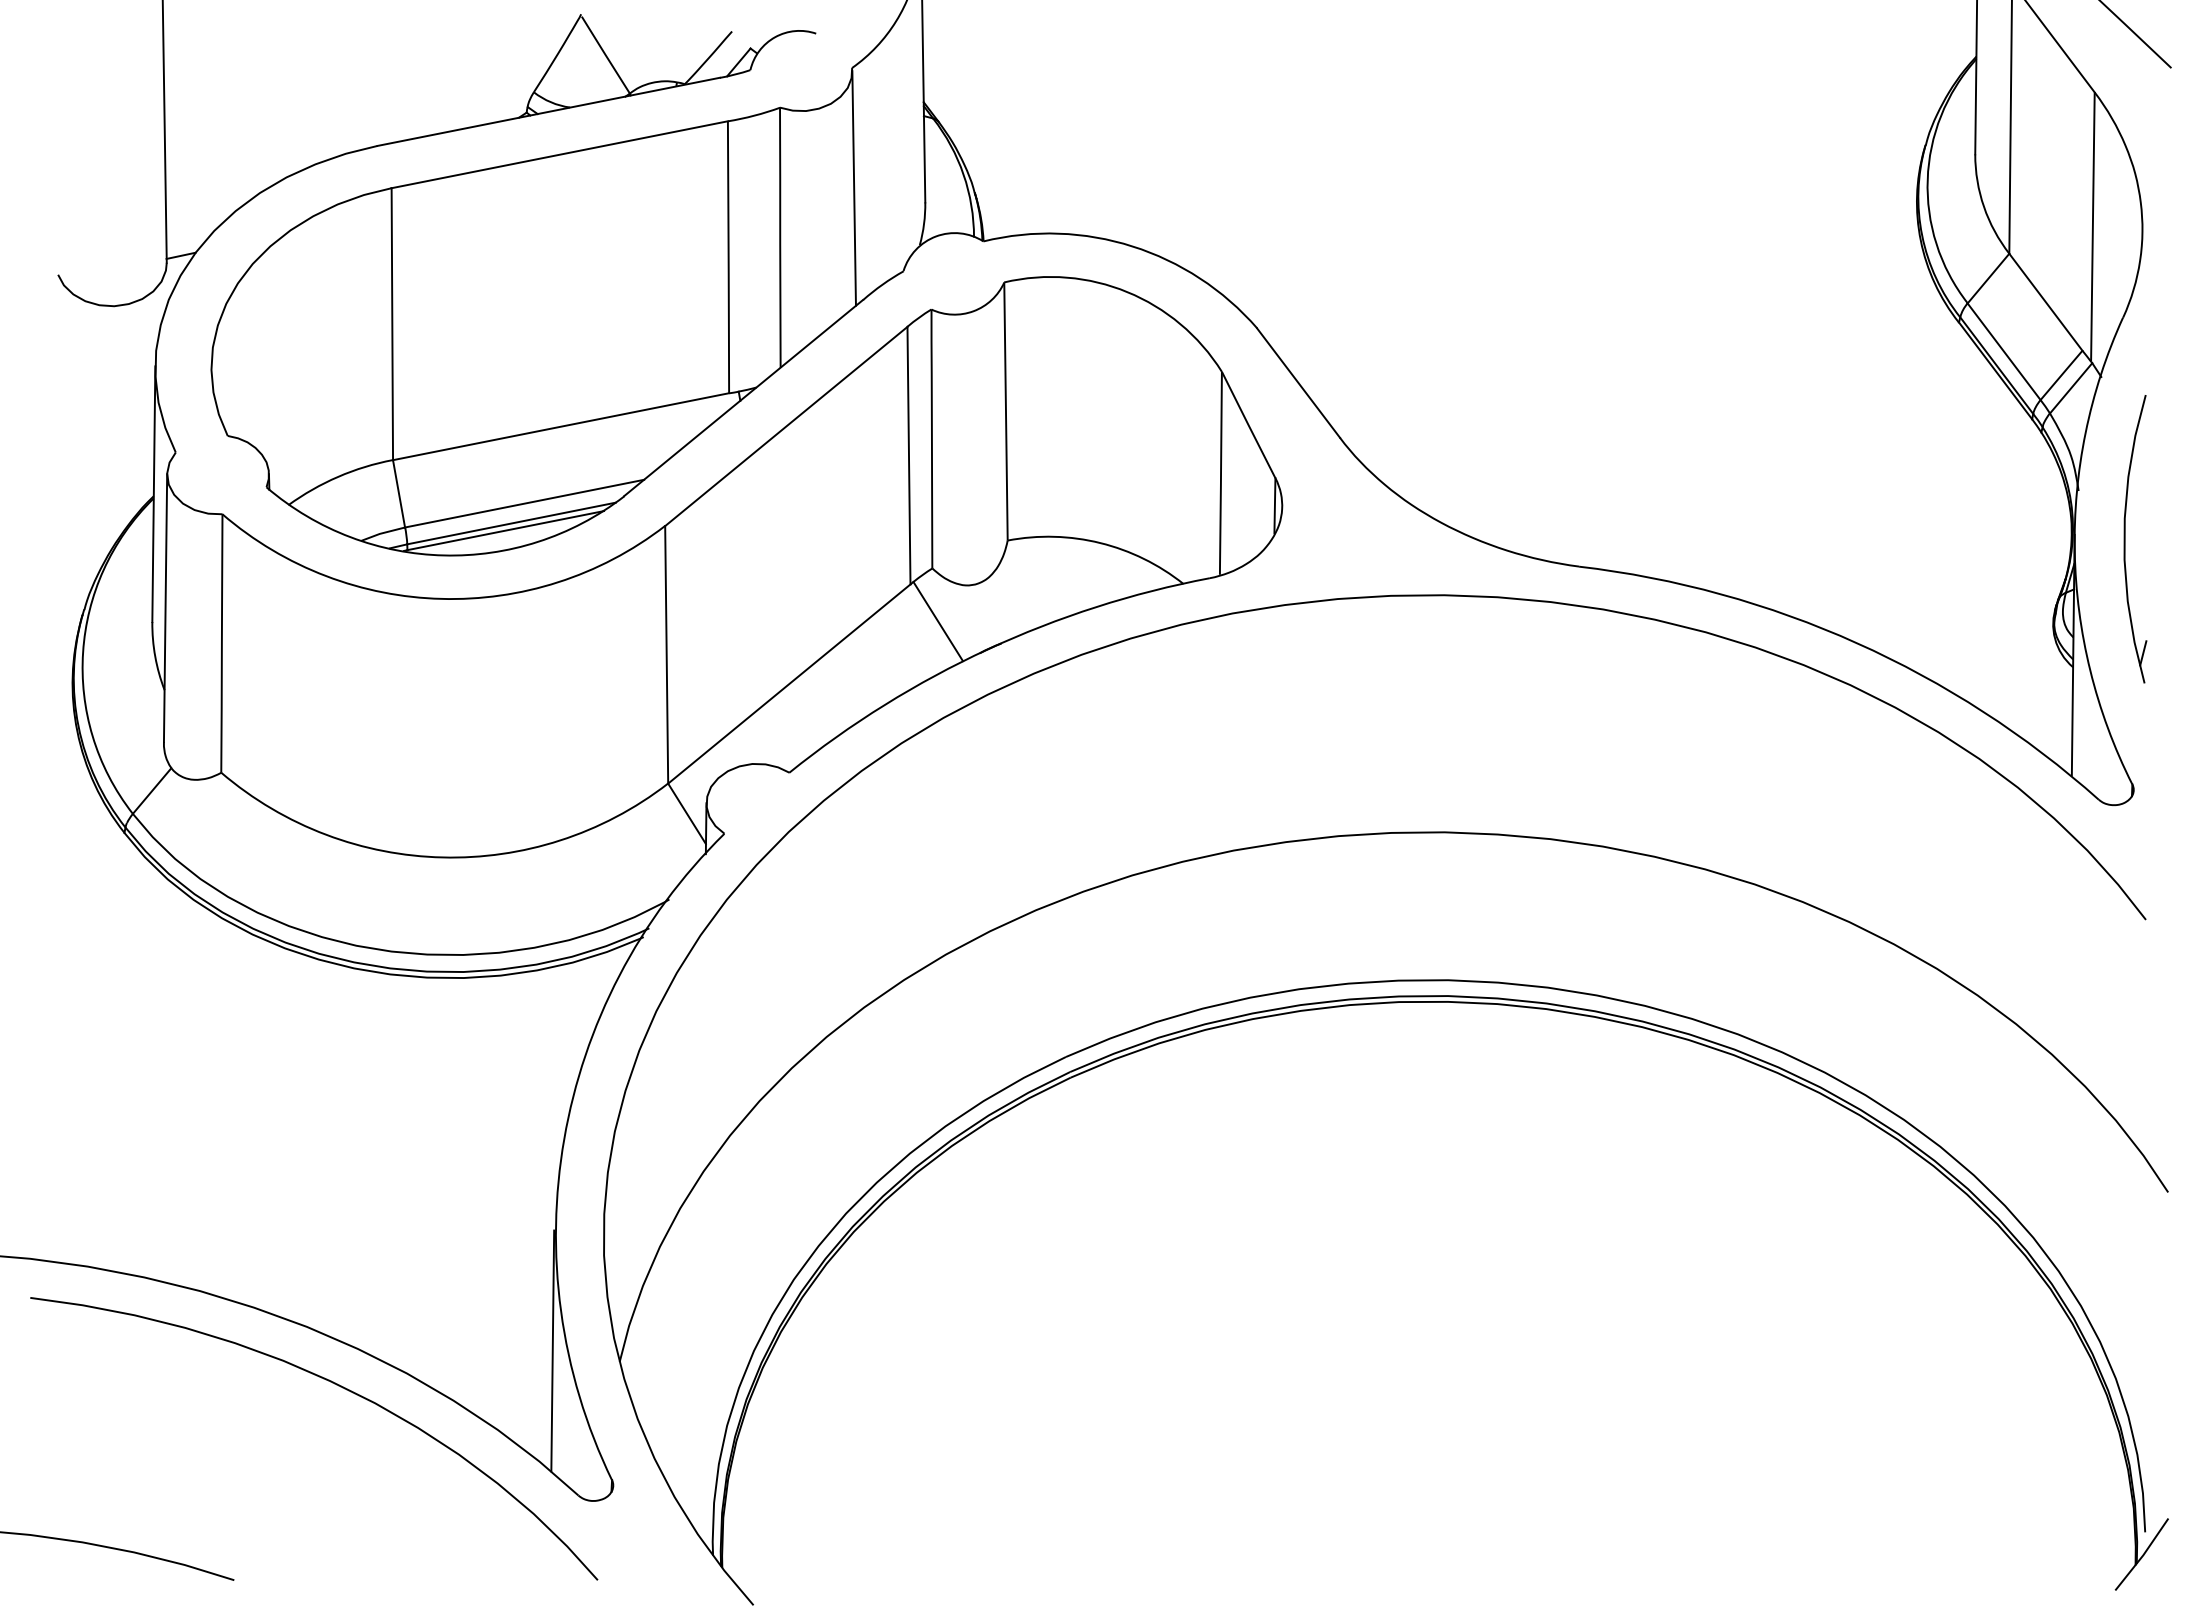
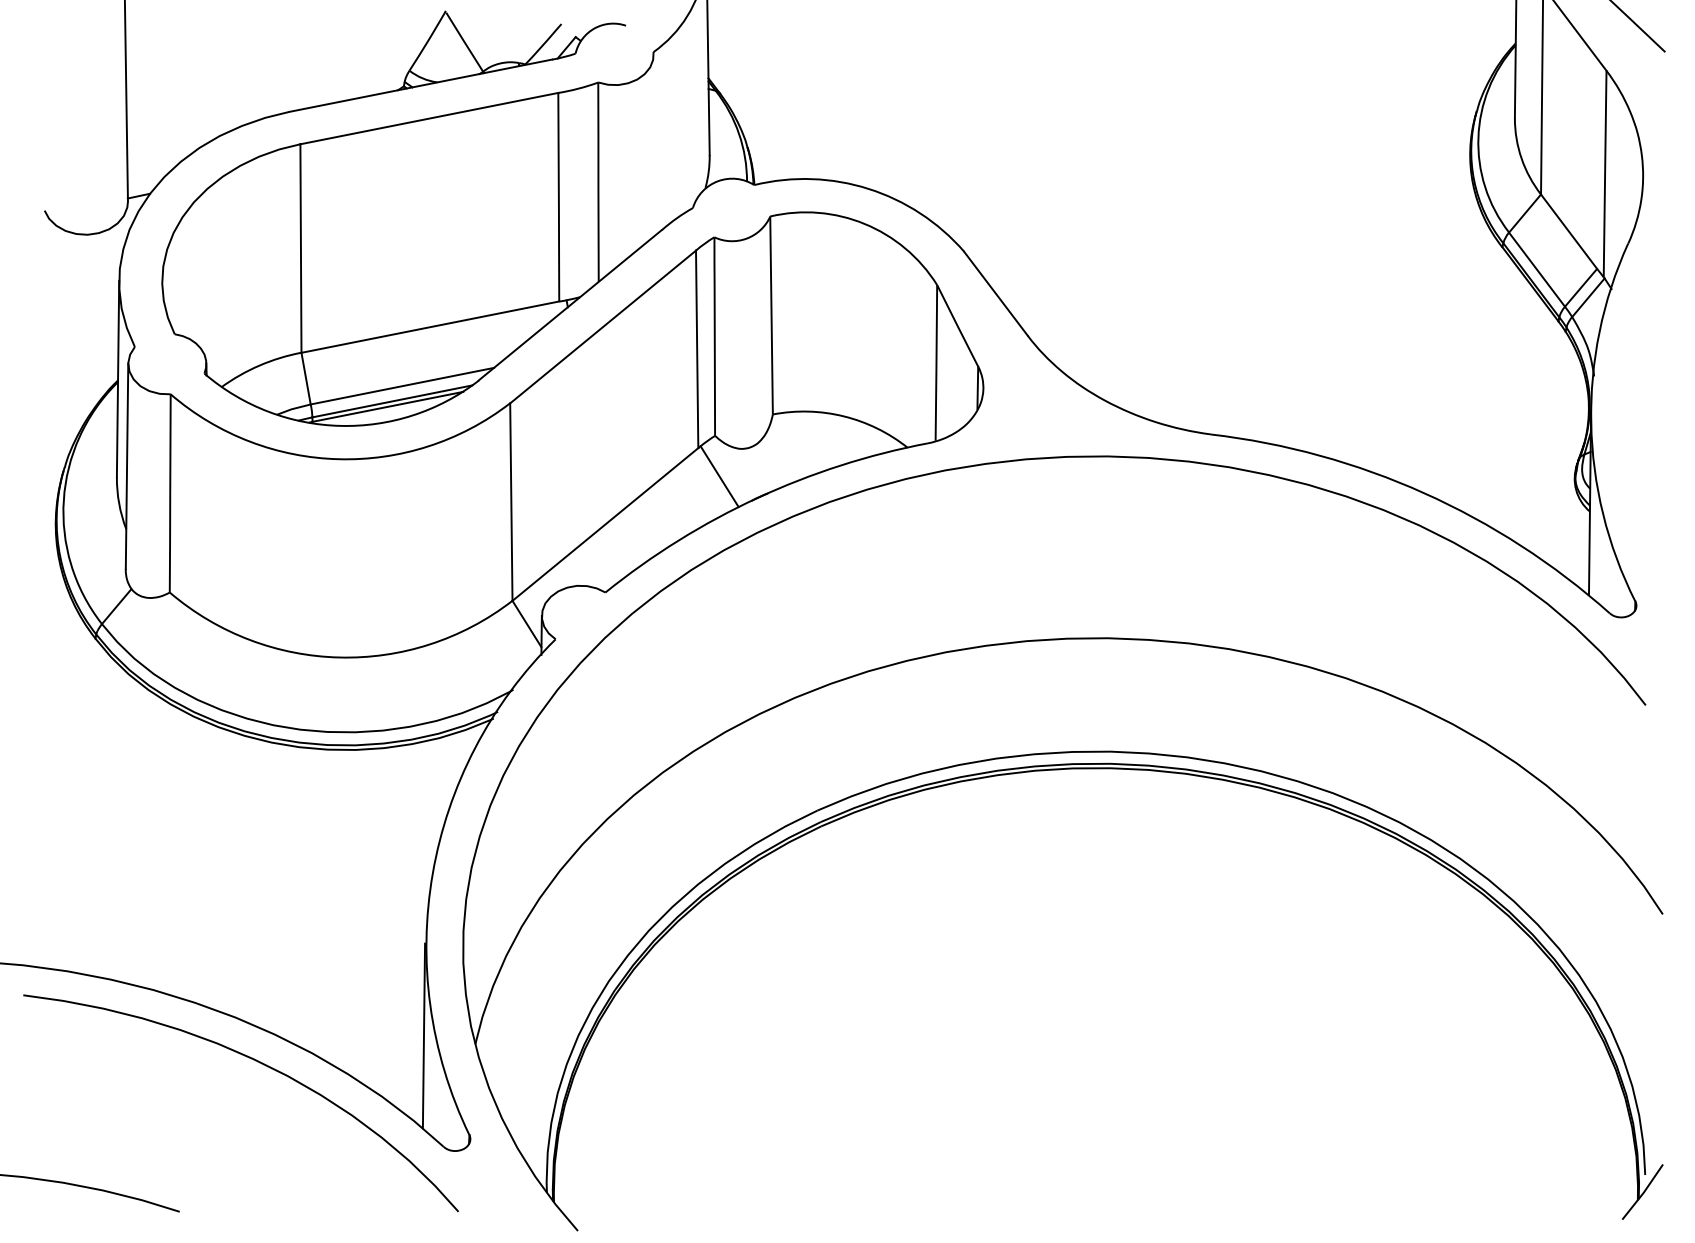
line: (853, 188) -> (654, 144), removed
part: (2125, 539) -> (1630, 413), removed

